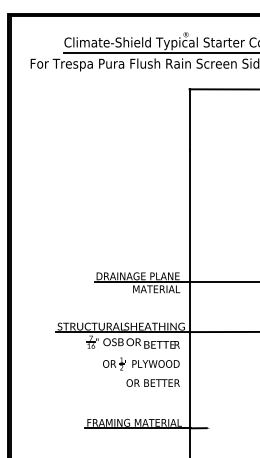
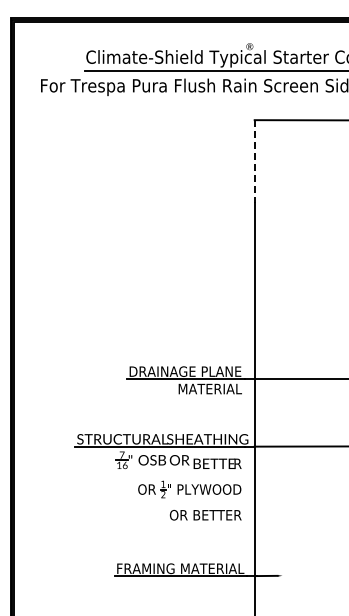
line: (189, 120) -> (254, 161), solid -> dashed

